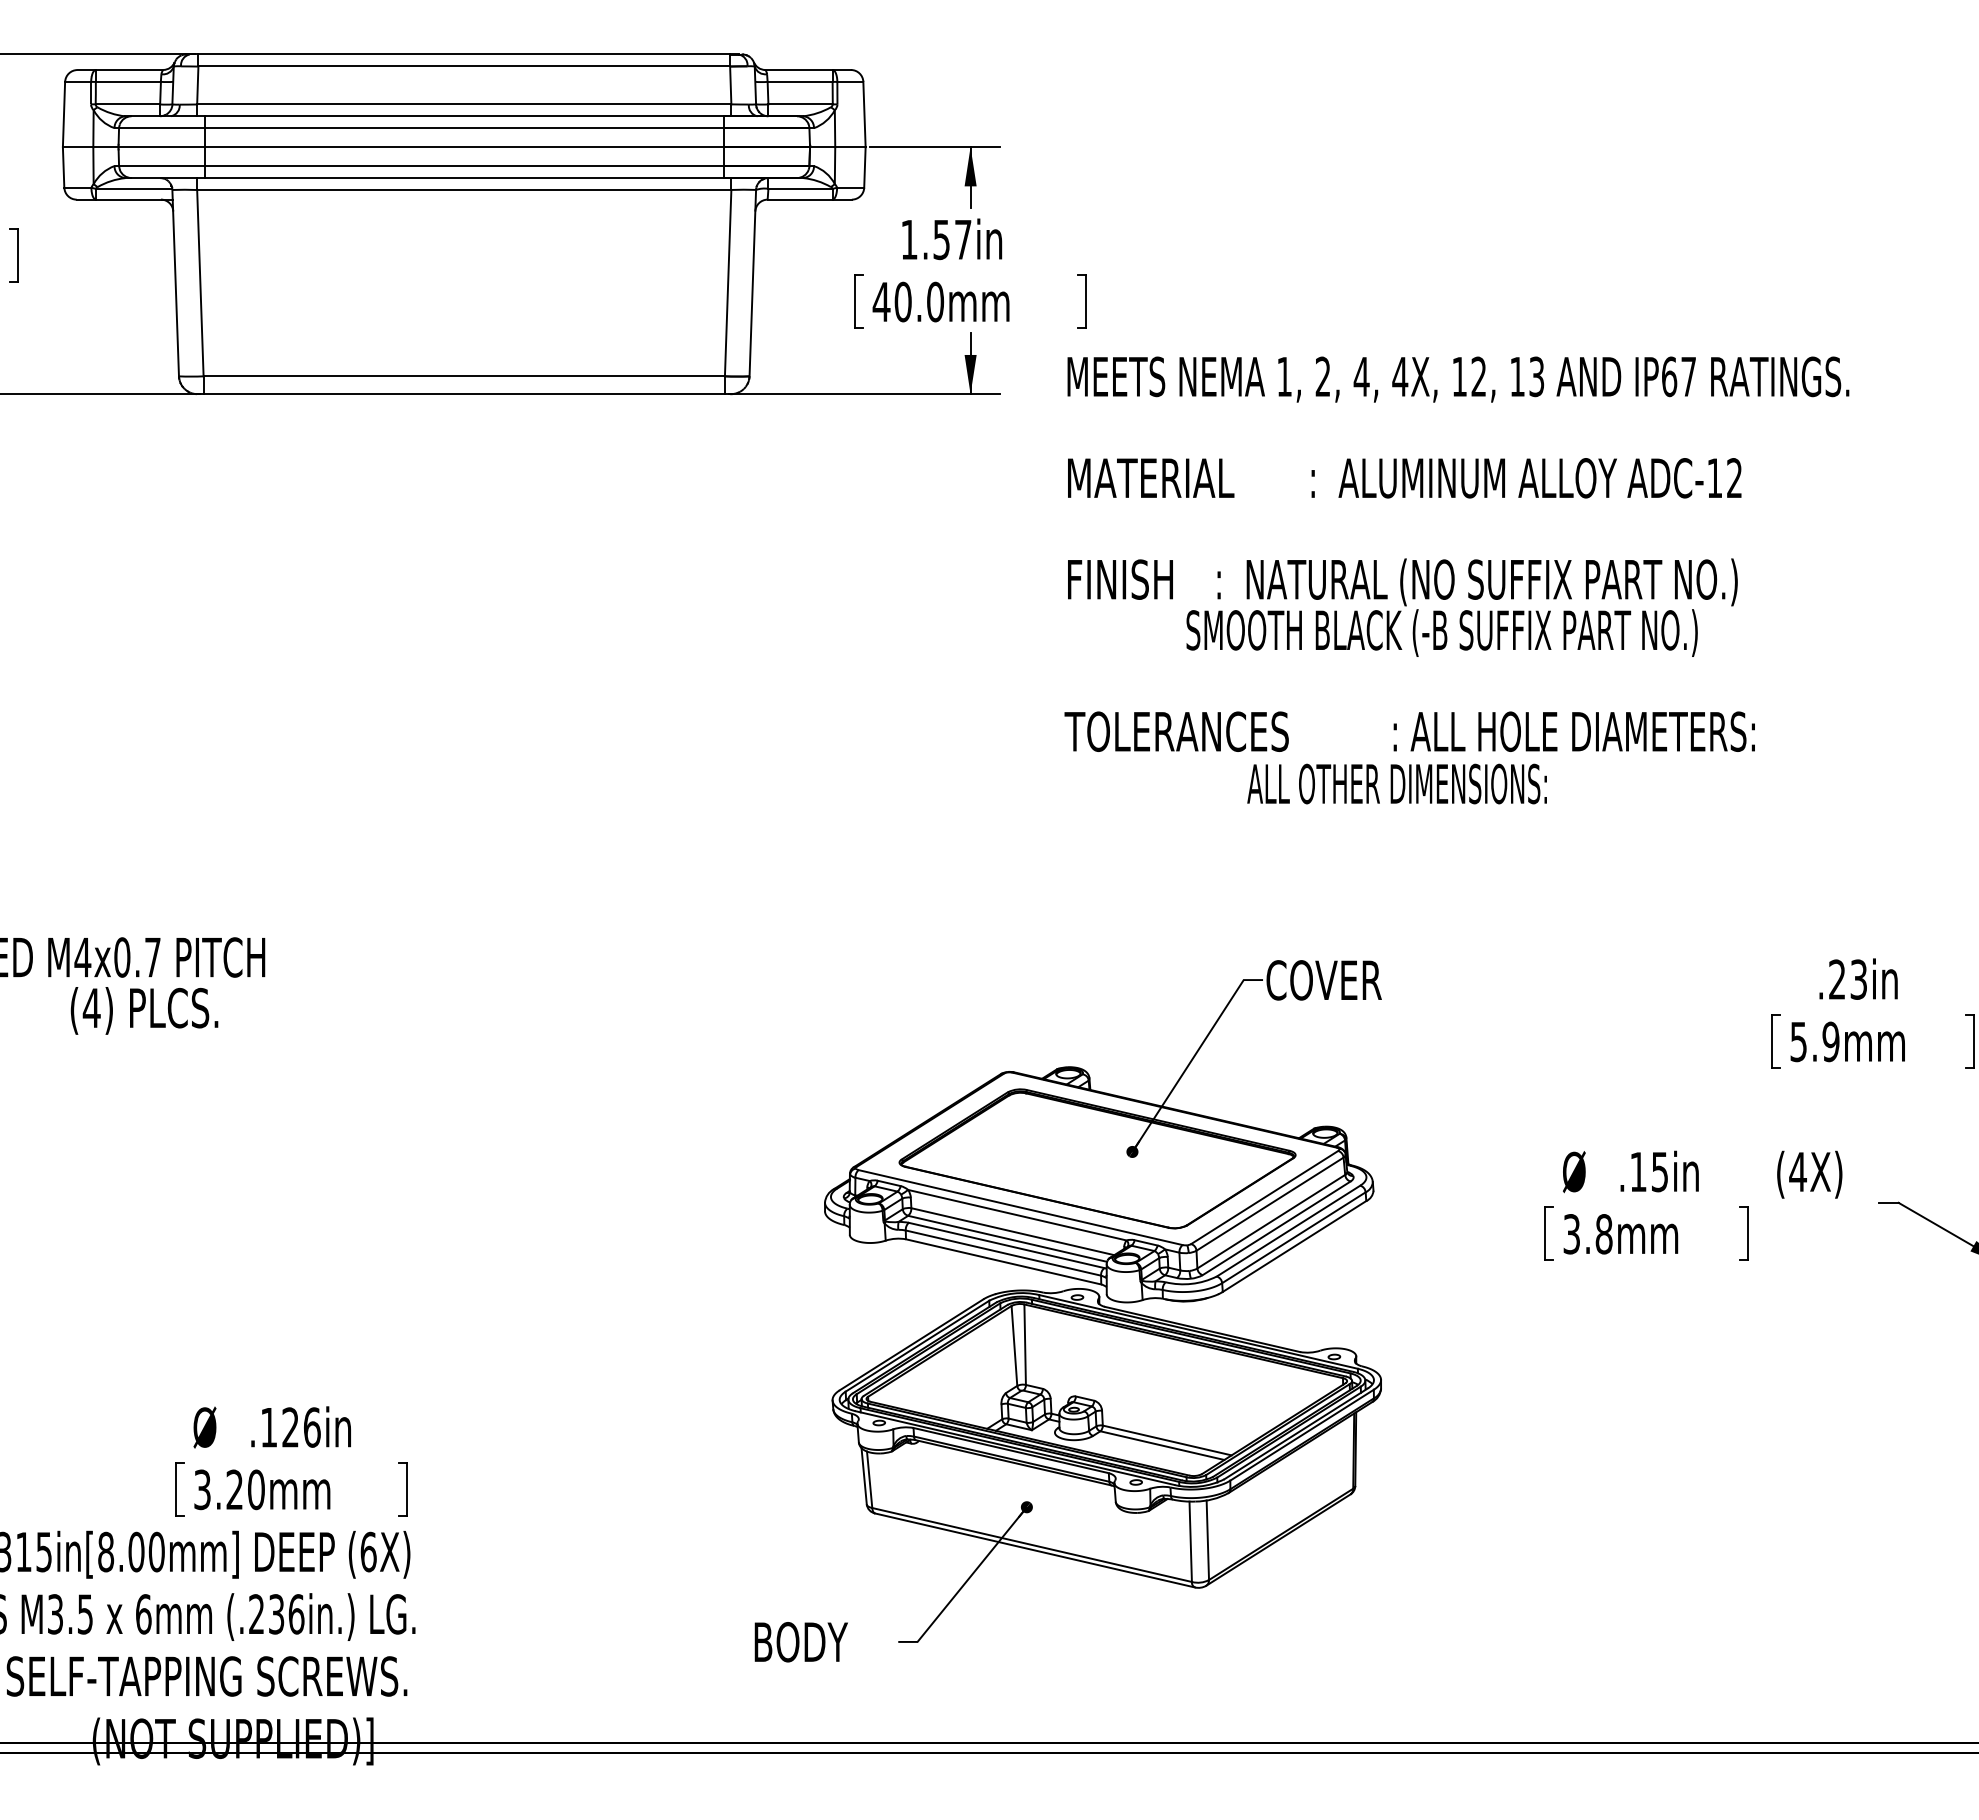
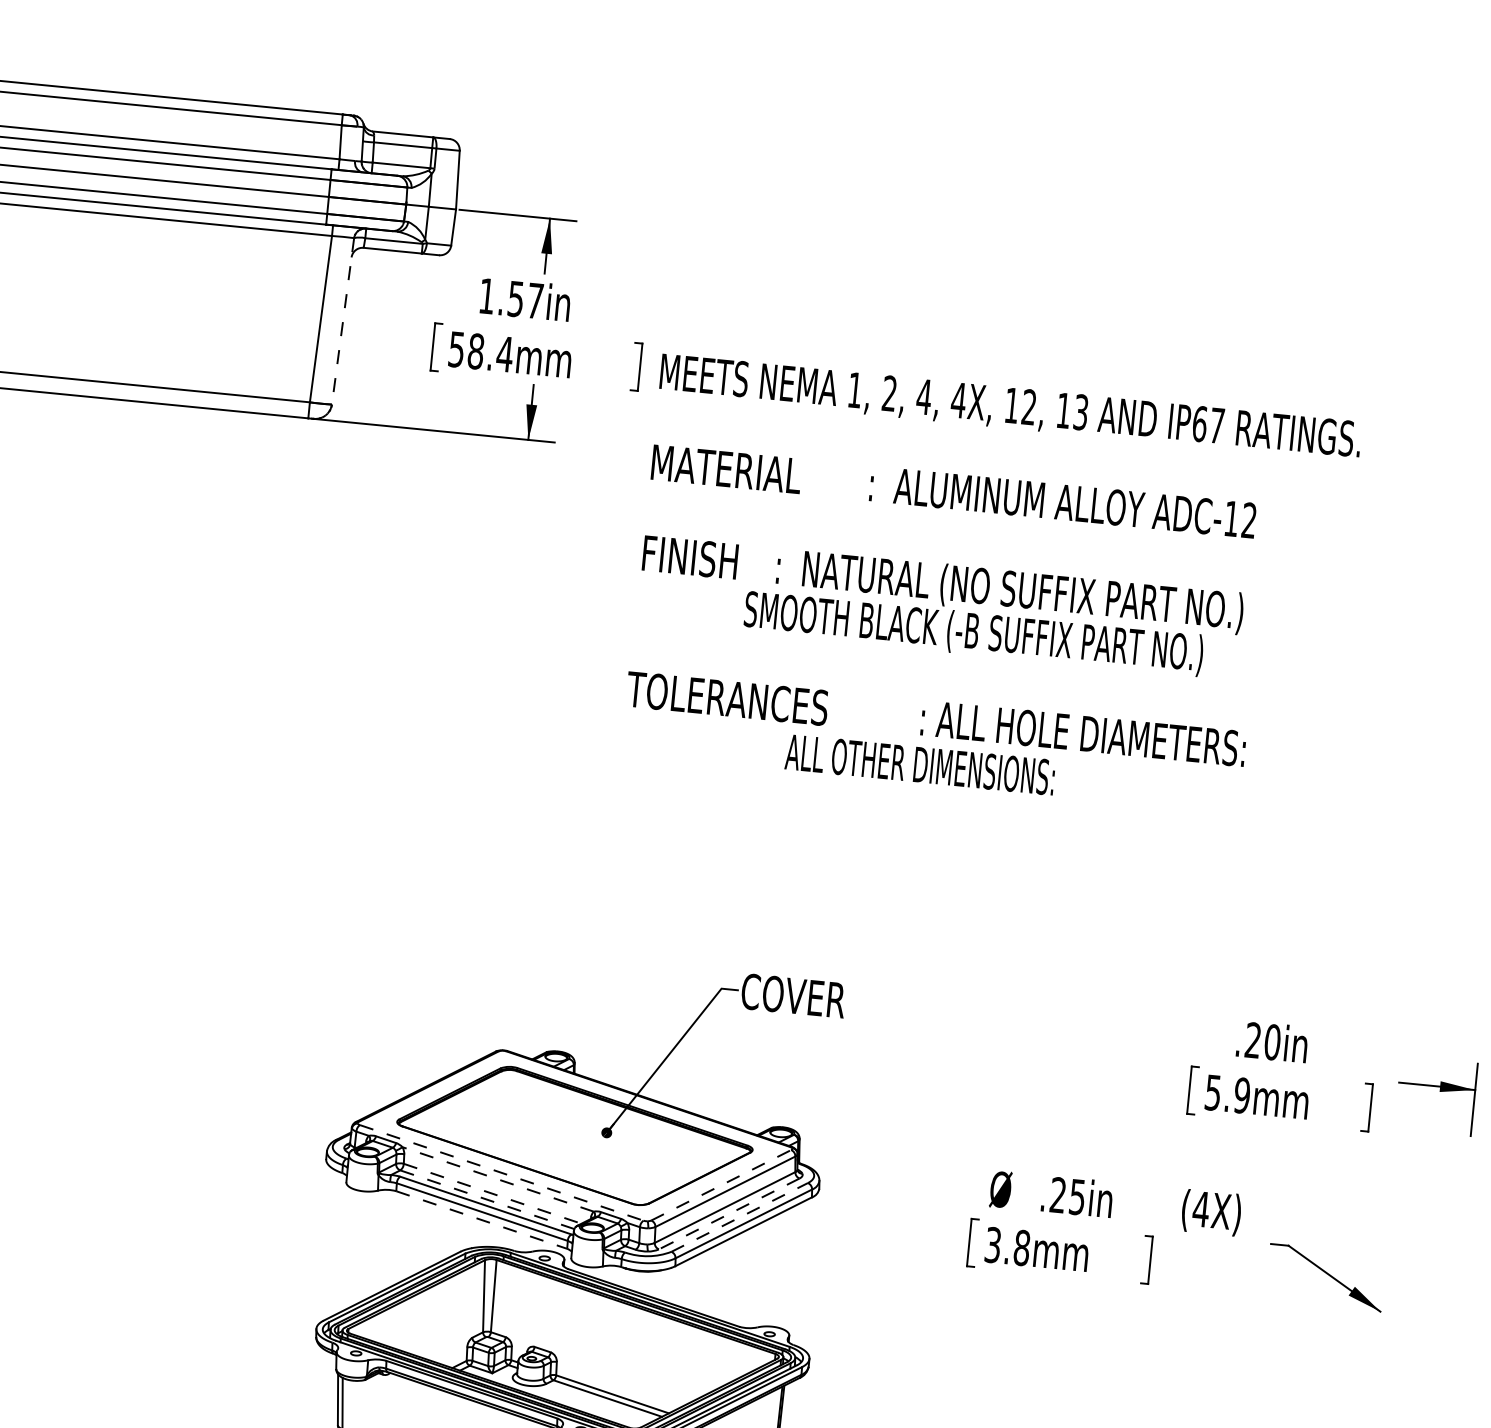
line: (752, 283) -> (342, 321), solid -> dashed
text: (908, 301) -> (480, 351), 40.0mm -> 58.4mm
text: (1456, 580) -> (991, 587), moved
text: (1858, 979) -> (1272, 1042), .23in -> .20in
text: (1638, 1171) -> (1058, 1194), .15in -> .25in
line: (1265, 1197) -> (721, 1185), solid -> dashed
line: (1021, 1207) -> (502, 1172), solid -> dashed
line: (1016, 1215) -> (497, 1179), solid -> dashed
line: (1276, 1228) -> (729, 1214), solid -> dashed
line: (1013, 1231) -> (493, 1193), solid -> dashed
line: (1288, 1231) -> (739, 1217), solid -> dashed
line: (1007, 1238) -> (487, 1199), solid -> dashed
line: (1004, 1262) -> (482, 1220), solid -> dashed

